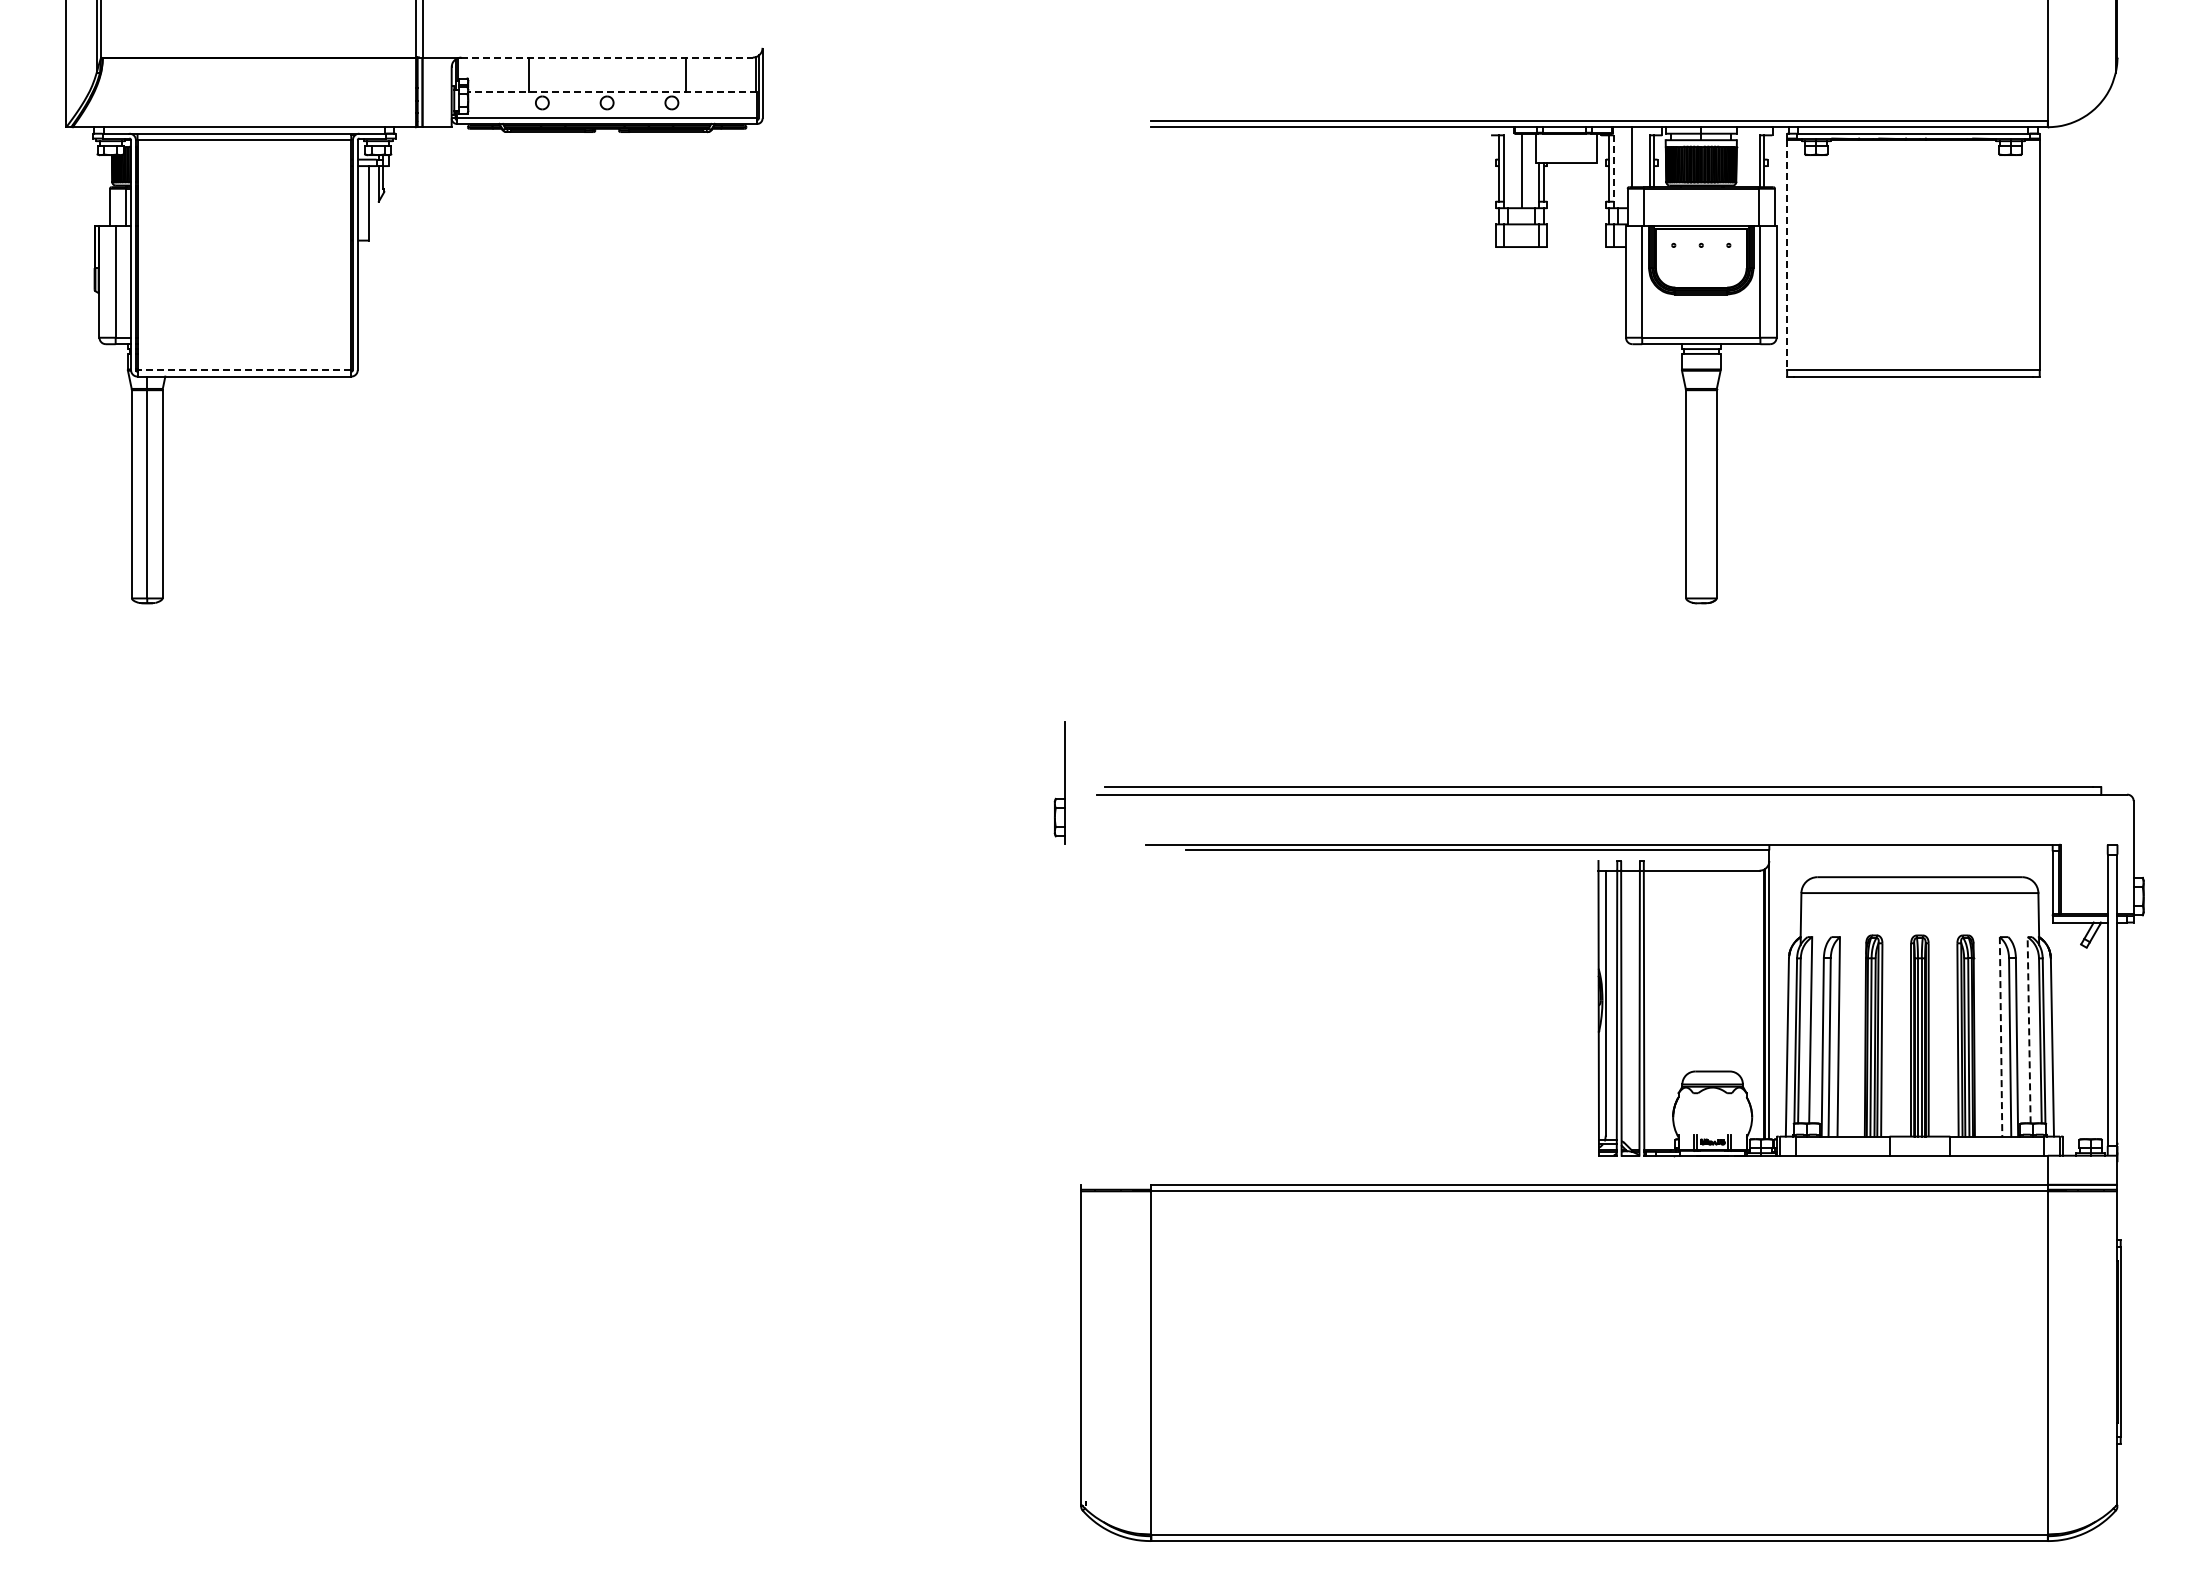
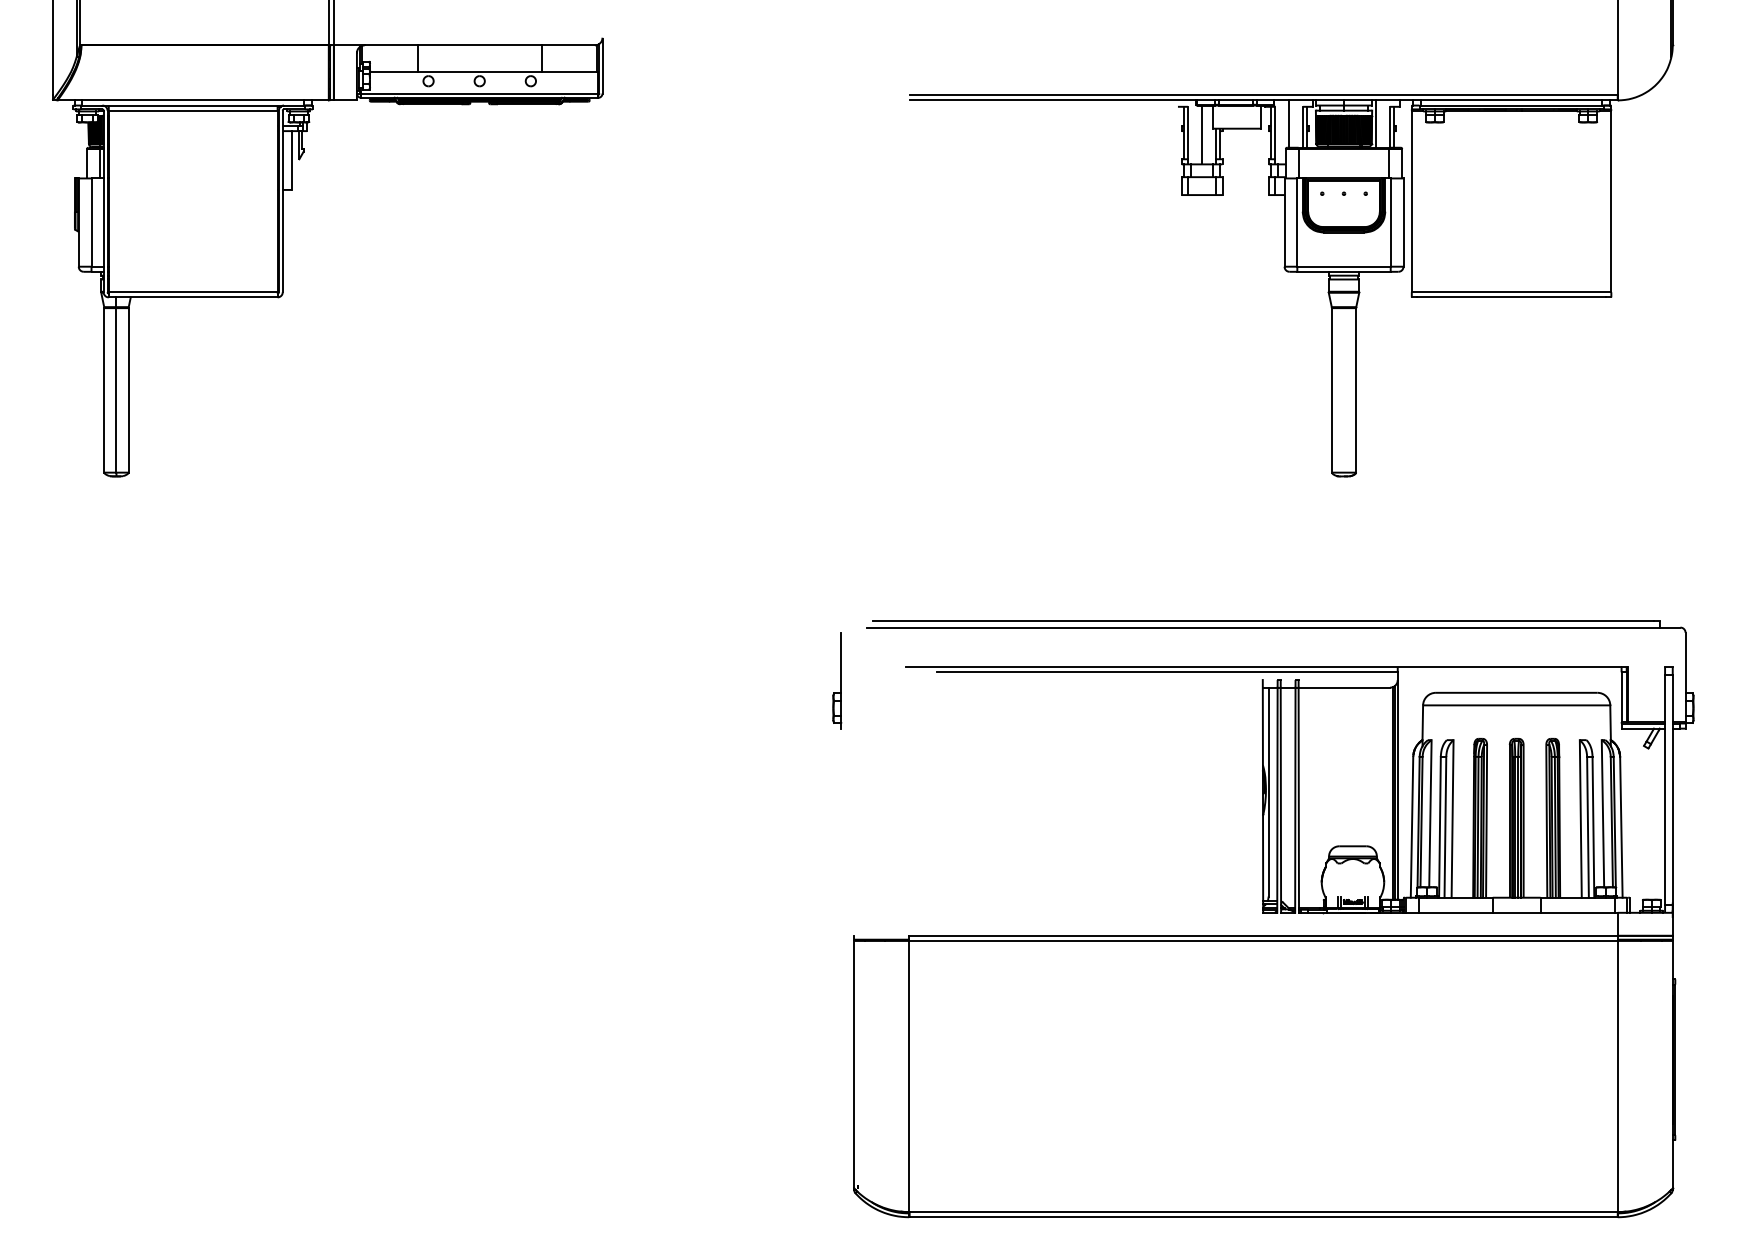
line: (607, 57) -> (480, 45), dashed -> solid
line: (612, 91) -> (483, 72), dashed -> solid
line: (1741, 157) -> (1375, 124), added
line: (1613, 169) -> (1274, 133), dashed -> solid
line: (1787, 255) -> (1412, 201), dashed -> solid
line: (244, 370) -> (193, 292), dashed -> solid
part: (1059, 782) -> (837, 680), moved
line: (2029, 1029) -> (1603, 813), dashed -> solid
line: (2001, 1036) -> (1581, 818), dashed -> solid

